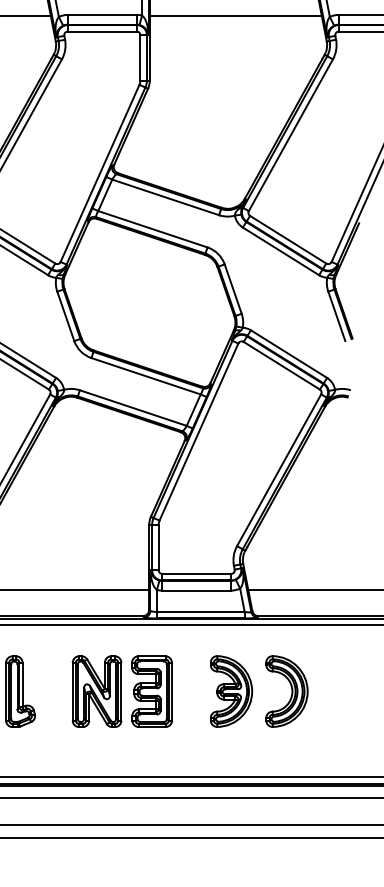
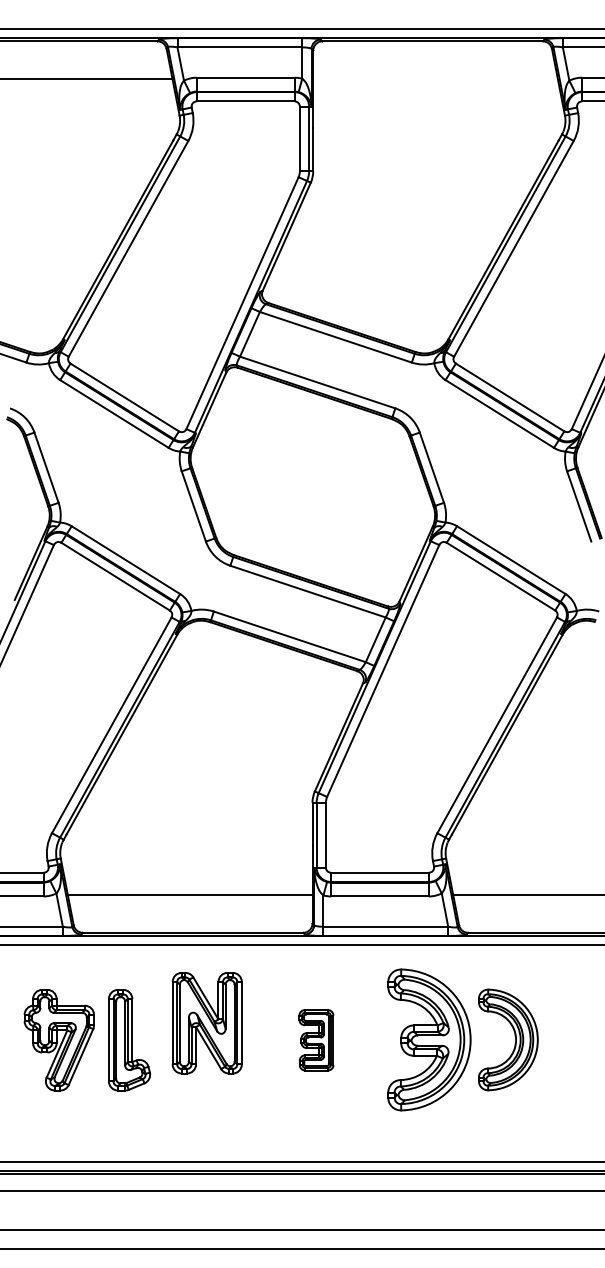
line: (235, 16) -> (435, 79), removed
part: (96, 691) -> (206, 1023), moved
part: (152, 691) -> (316, 1040), size x0.6
part: (231, 691) -> (429, 1039), size x1.4

